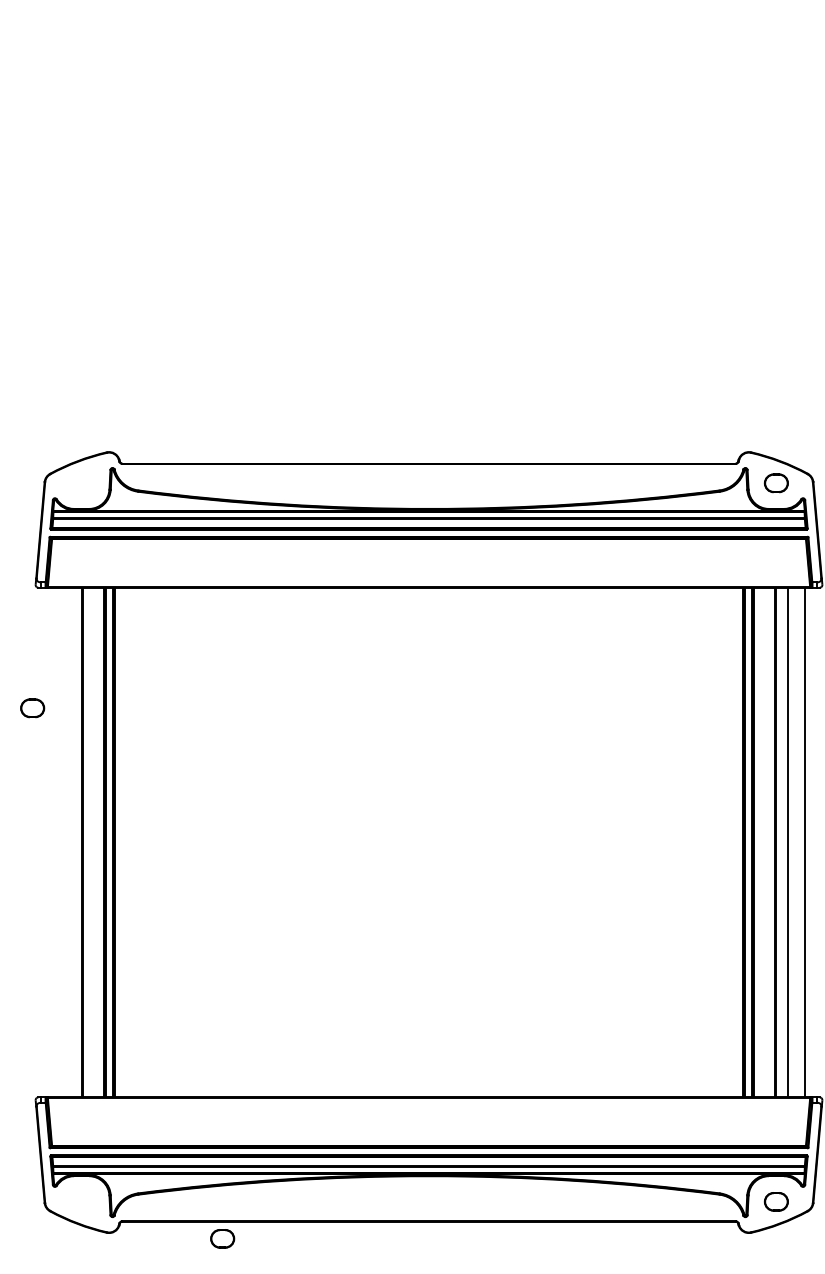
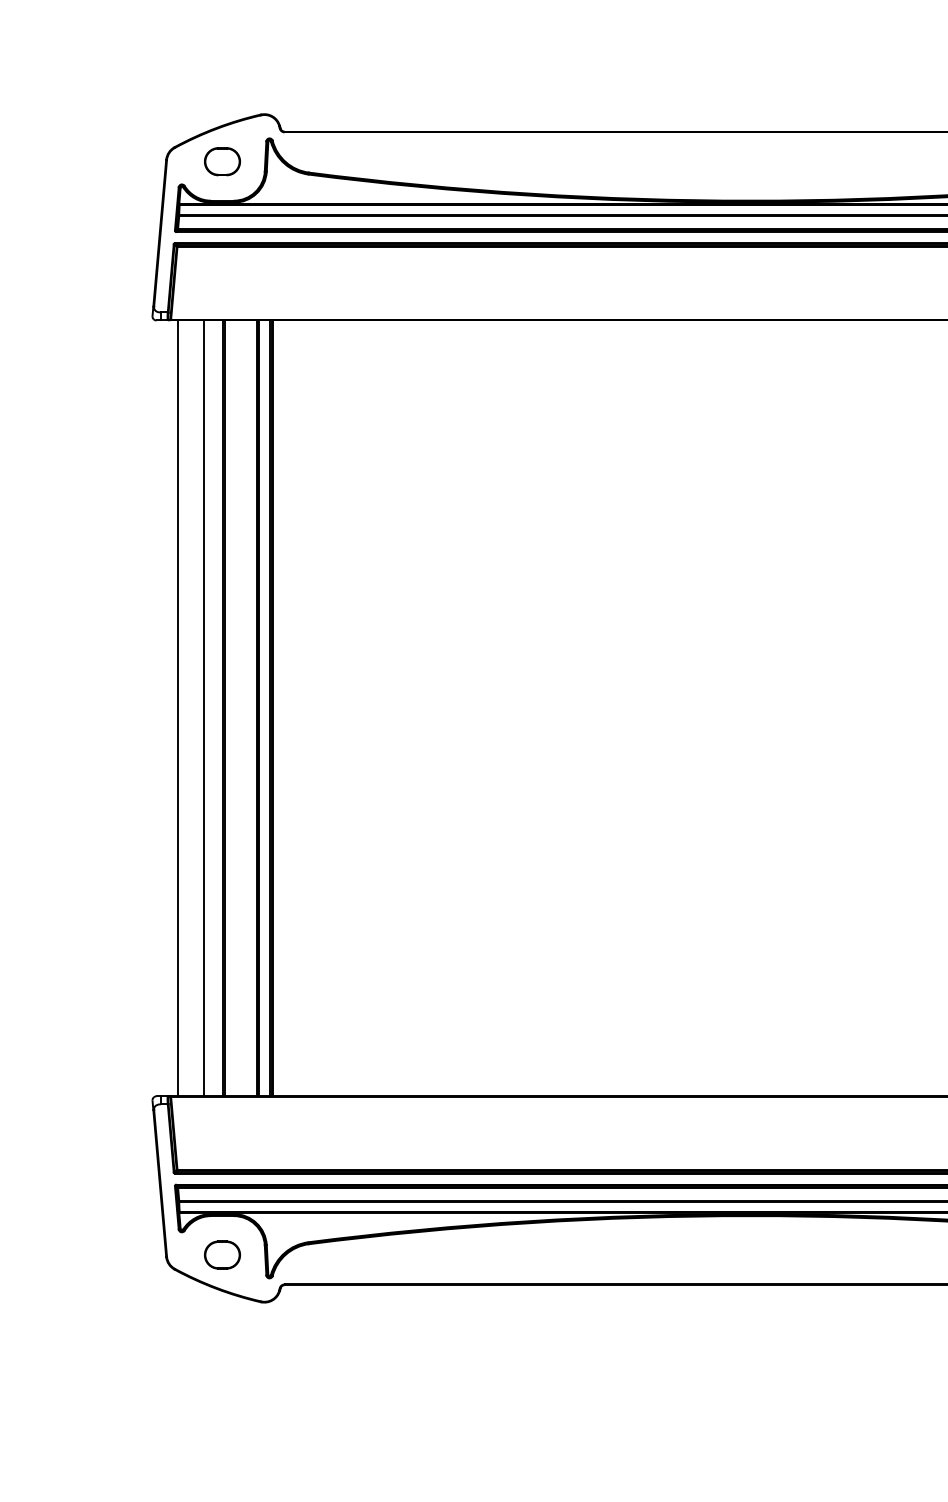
part: (32, 708) -> (222, 161), moved
line: (52, 842) -> (178, 708), added
line: (69, 842) -> (204, 708), added
part: (222, 1238) -> (222, 1254), moved

